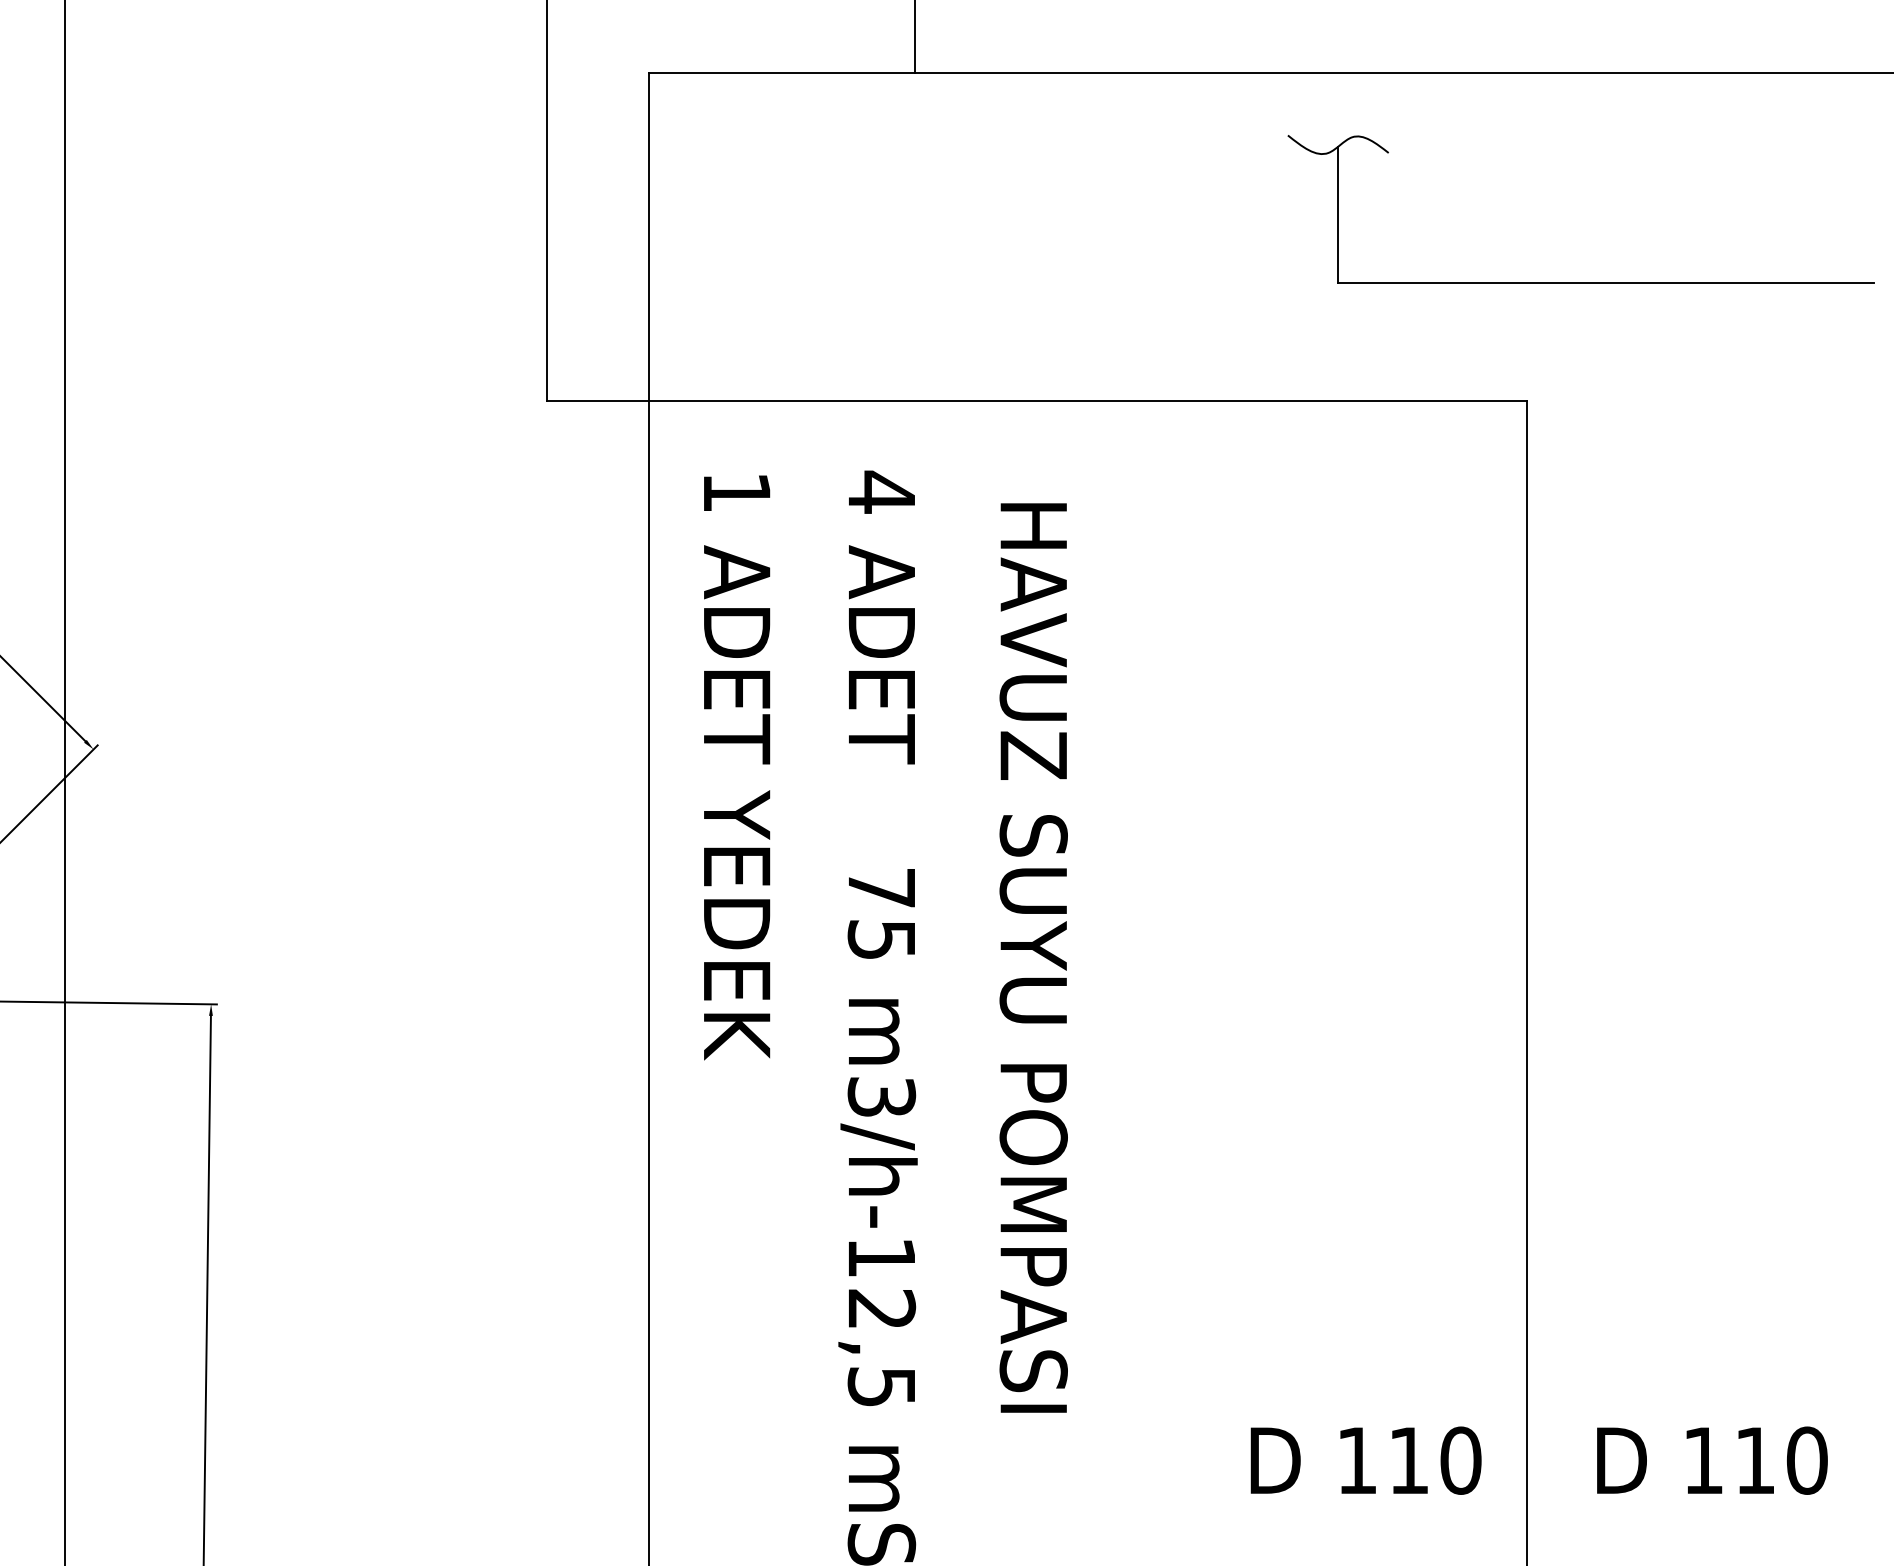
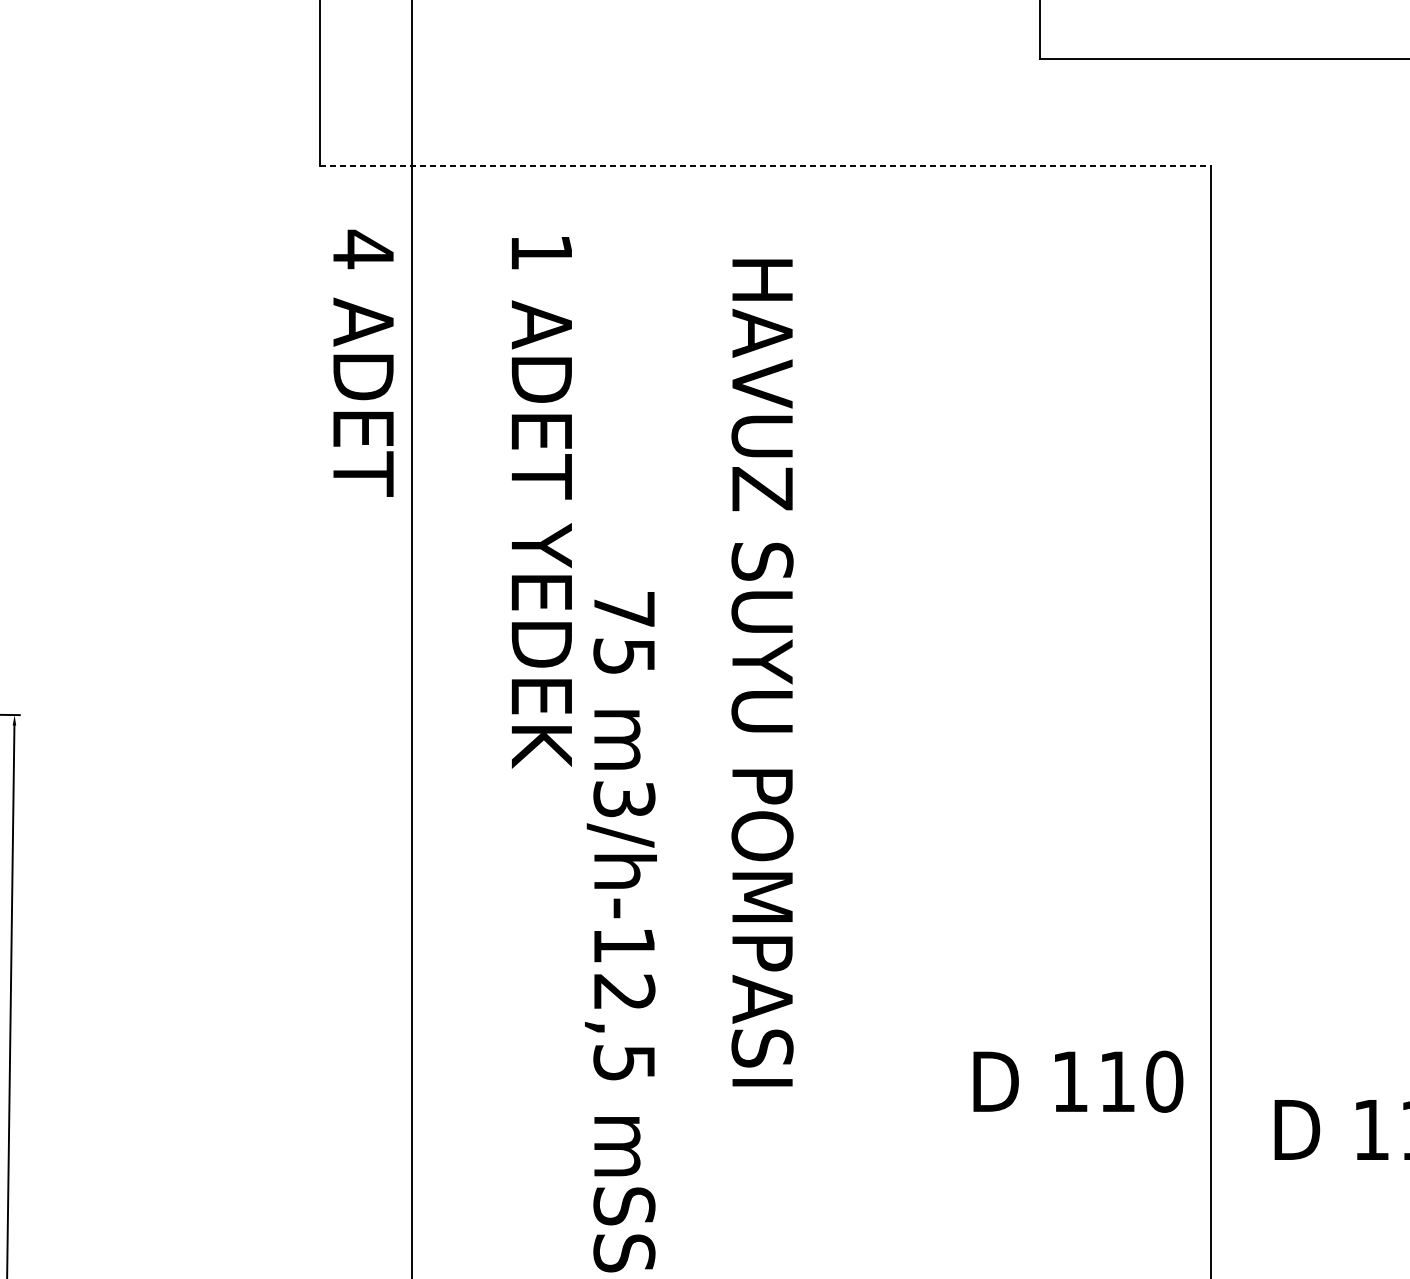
line: (1037, 401) -> (765, 166), solid -> dashed
text: (881, 617) -> (363, 363), moved
text: (737, 767) -> (542, 502), moved
text: (1365, 1460) -> (1077, 1081), moved

